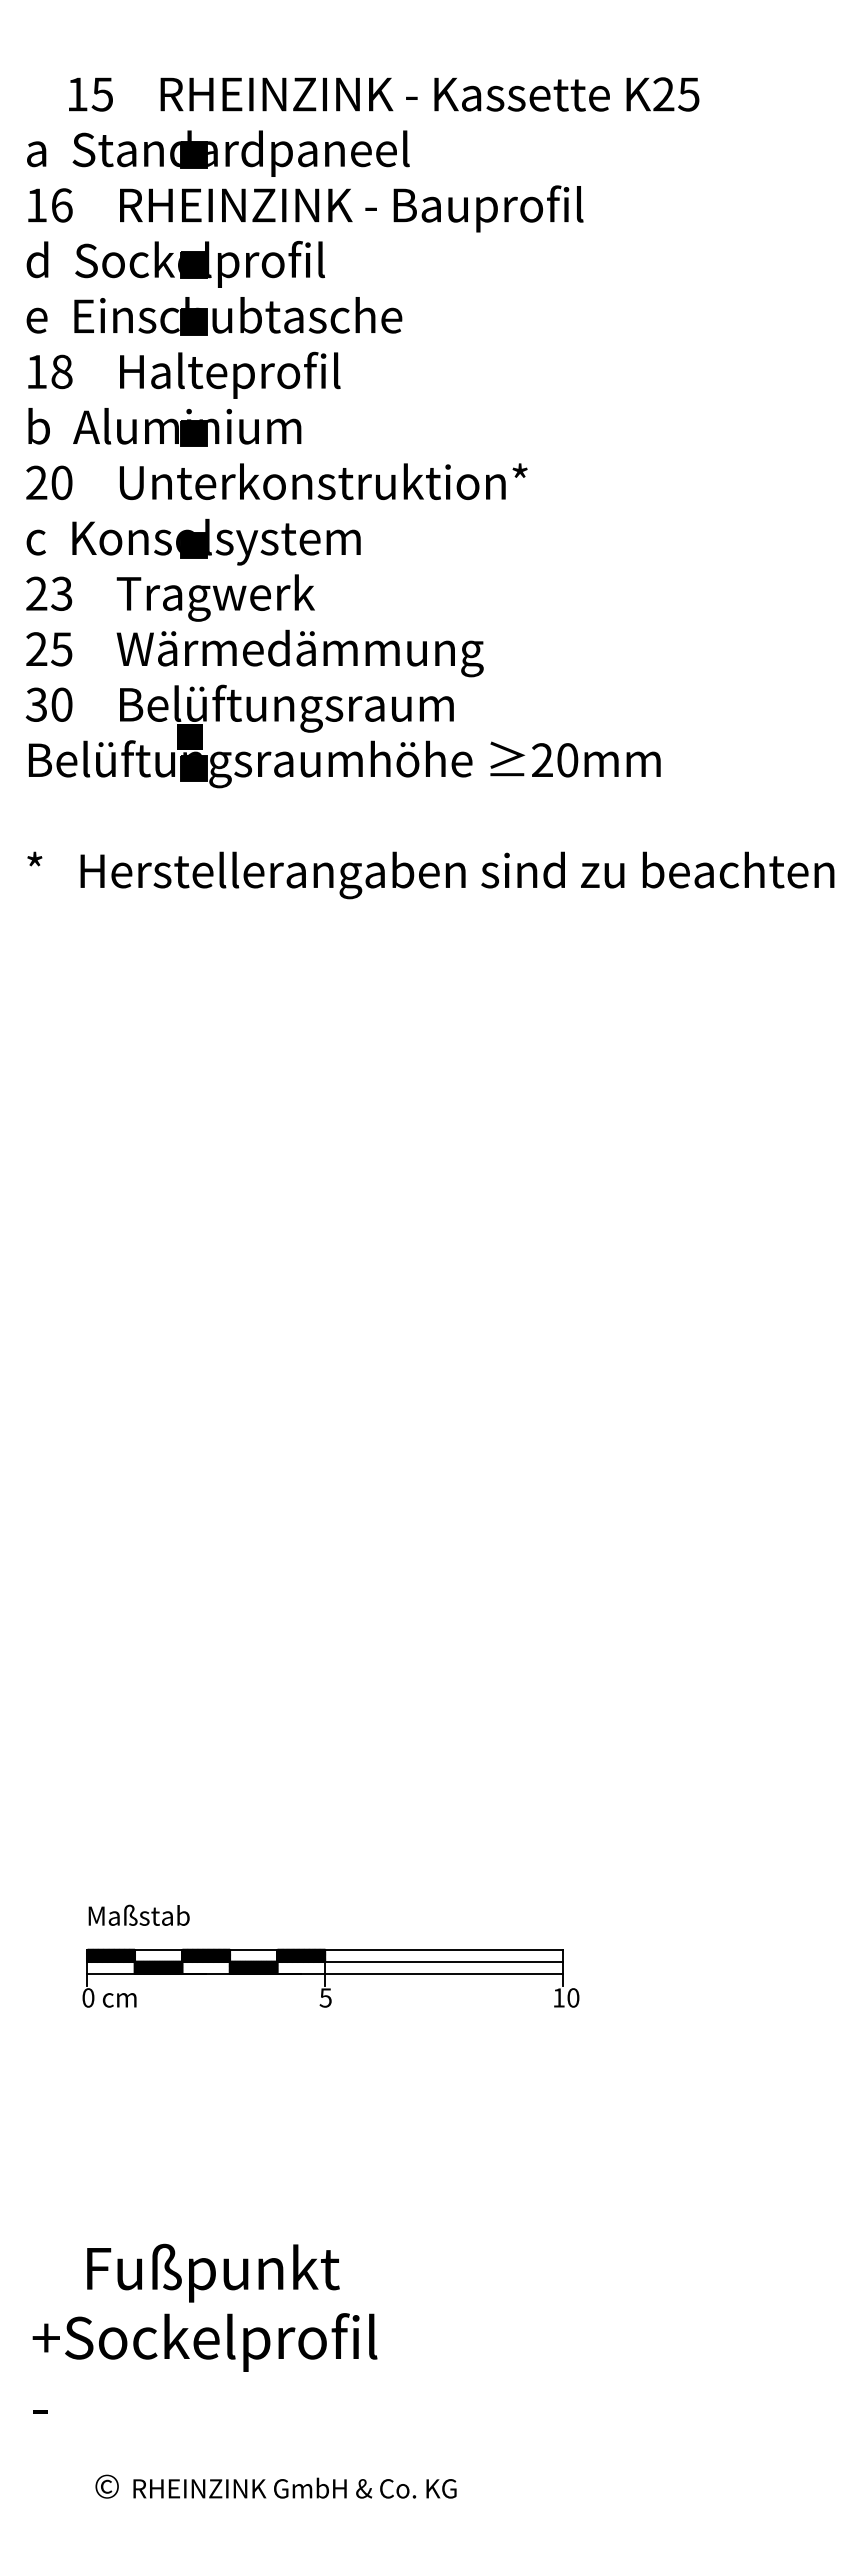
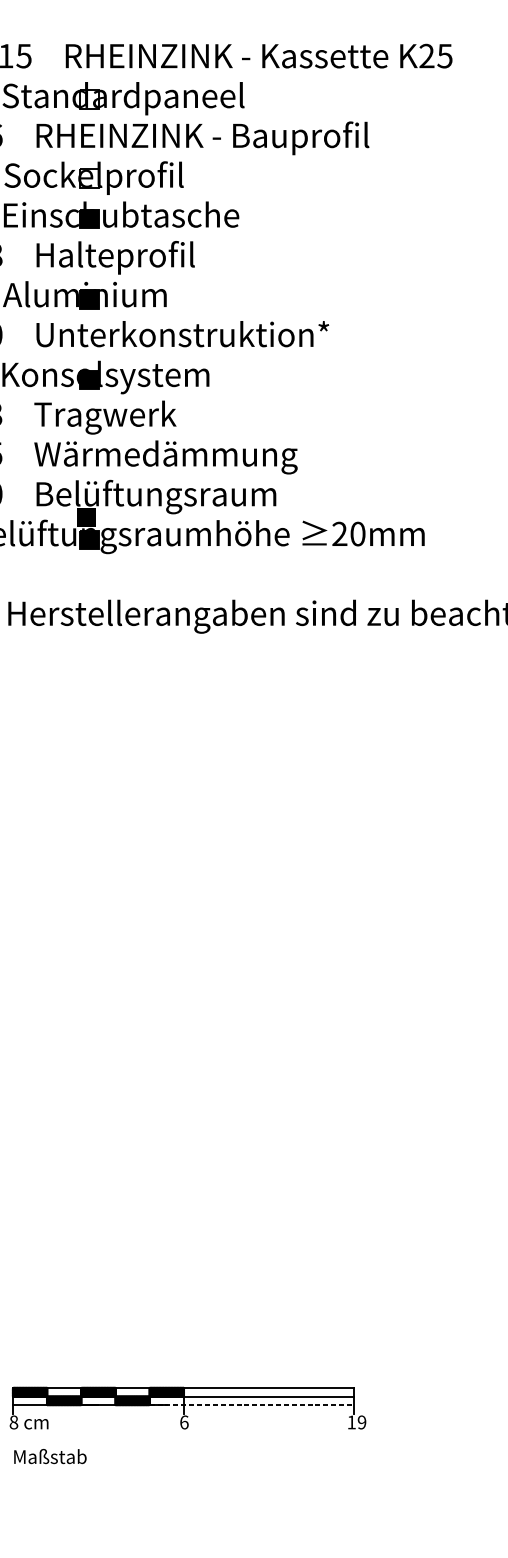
fill: (194, 154) -> (90, 99), removed
fill: (194, 264) -> (90, 178), removed
text: (138, 1914) -> (49, 1455), moved
line: (420, 1973) -> (252, 1404), solid -> dashed
text: (88, 1997) -> (14, 1422), 0 -> 8
text: (325, 1997) -> (184, 1422), 5 -> 6
text: (573, 1997) -> (362, 1422), 10 -> 19

